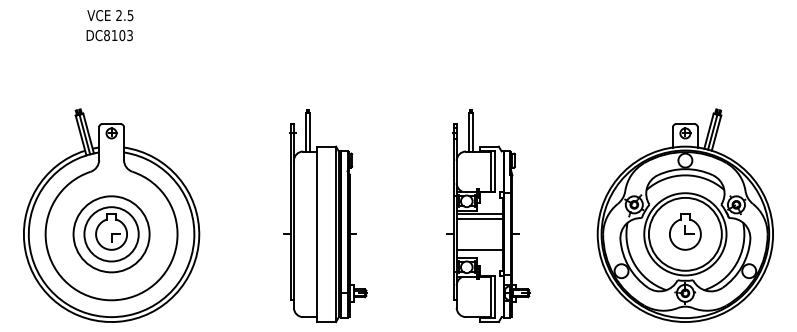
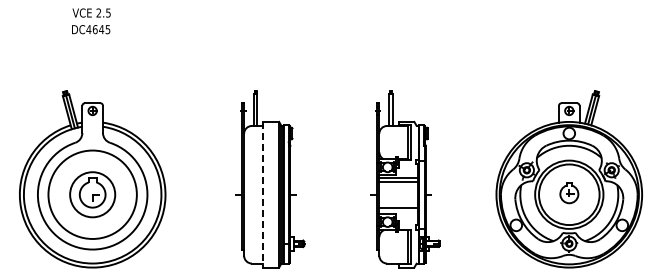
text: (118, 35) -> (98, 29), DC8103 -> DC4645
part: (685, 231) -> (569, 192), size x0.7
circle: (111, 234) -> (92, 194), size x1.4
line: (317, 234) -> (263, 194), solid -> dashed

